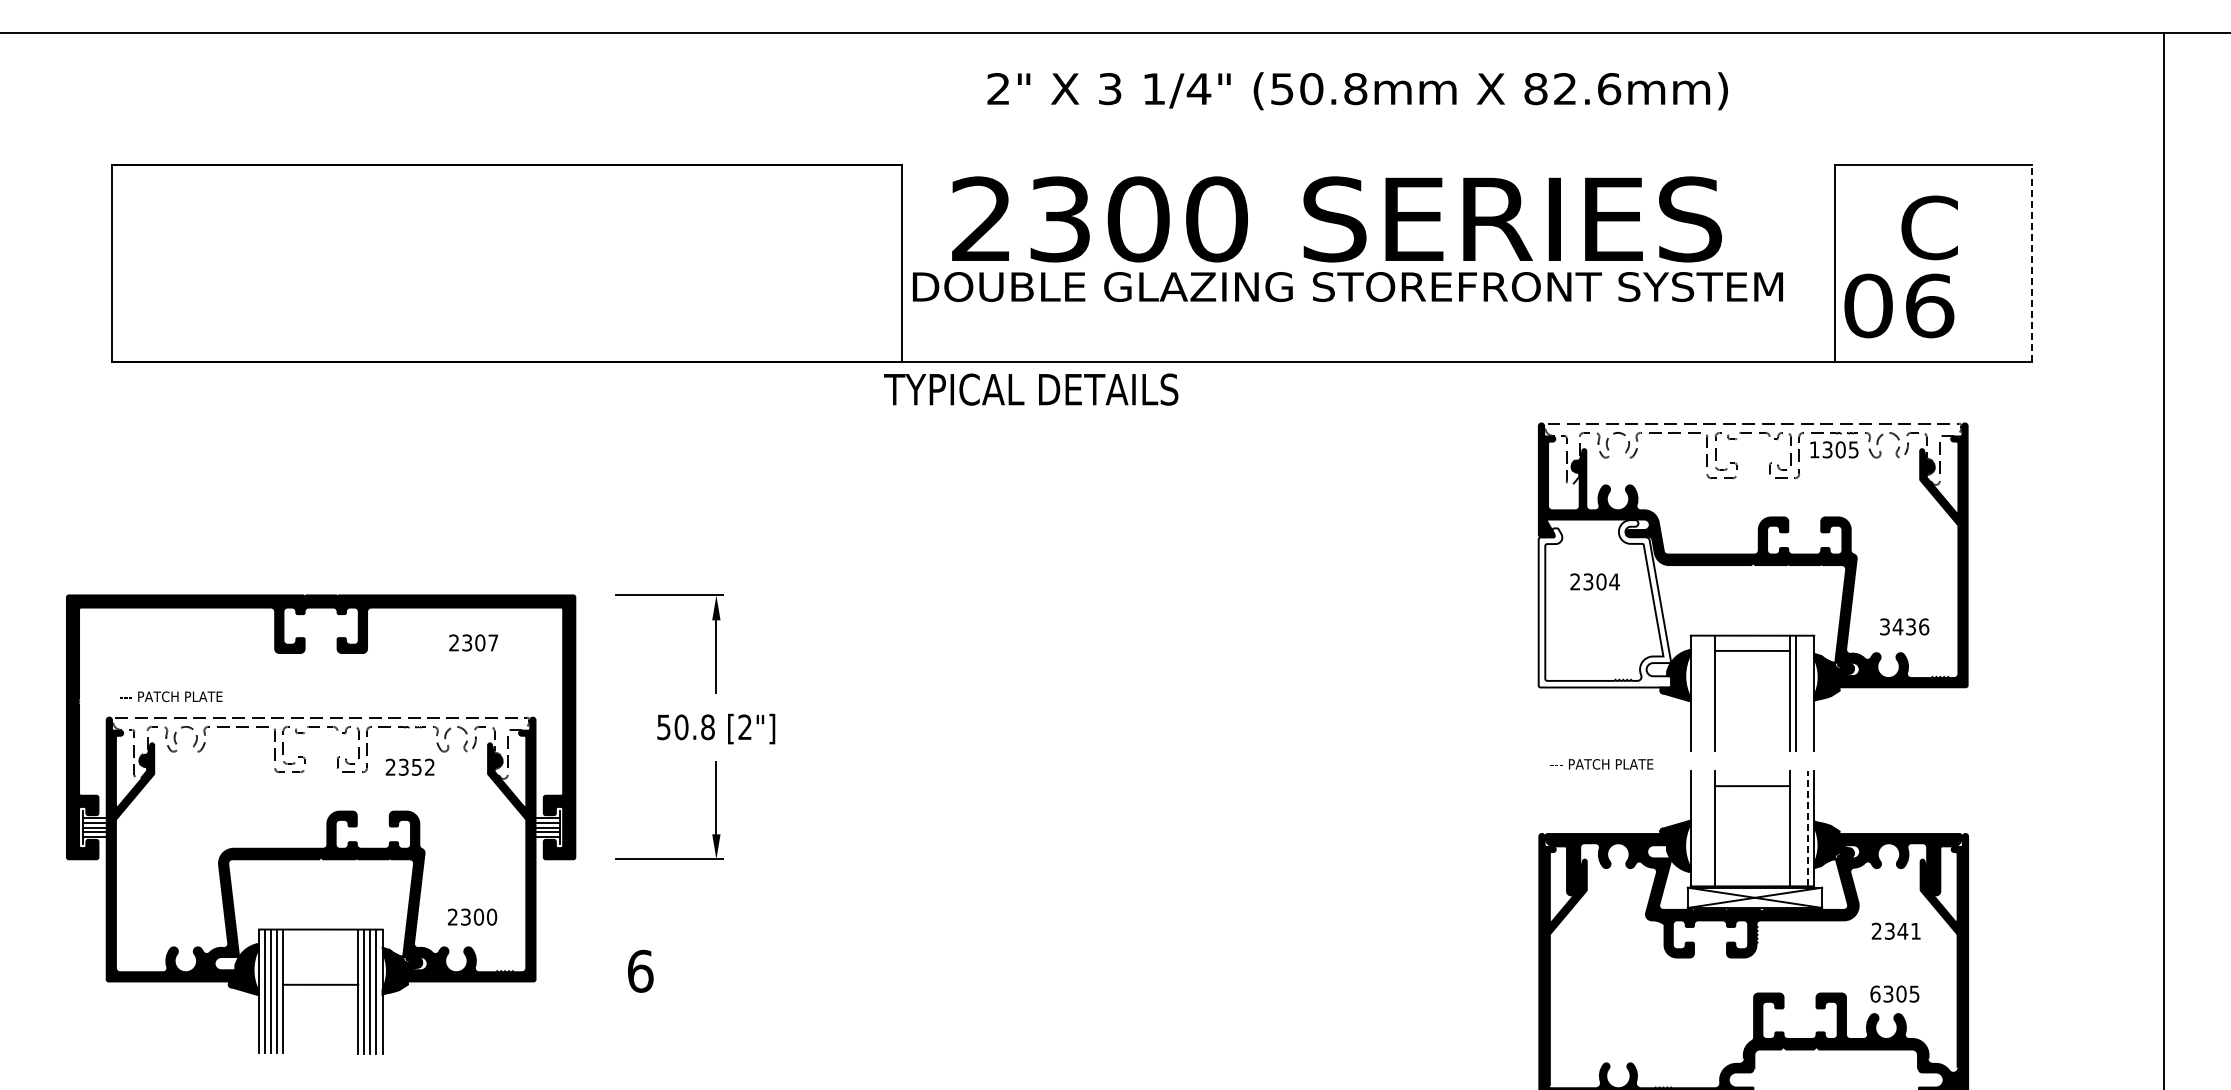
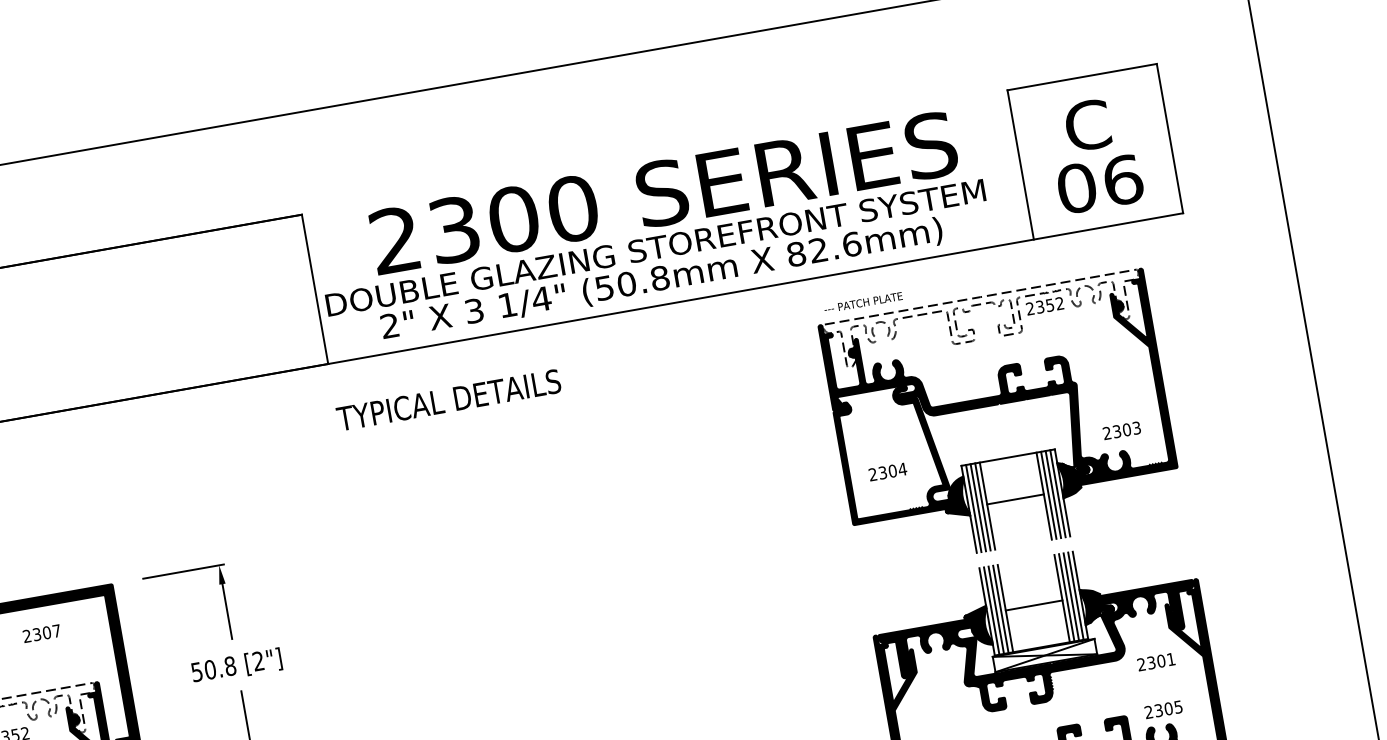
text: (1357, 91) -> (661, 279), moved
text: (1336, 219) -> (663, 193), moved
line: (2032, 263) -> (1170, 138), dashed -> solid
text: (1899, 305) -> (1100, 183), moved
text: (1031, 389) -> (449, 400), moved
text: (1833, 449) -> (1044, 305), 1305 -> 2352
text: (1594, 581) -> (887, 471), moved
fill: (1604, 603) -> (891, 453), added
text: (1904, 626) -> (1121, 430), 3436 -> 2303
line: (1752, 650) -> (1015, 499), moved
line: (1696, 692) -> (973, 508), added
line: (1702, 692) -> (977, 507), added
line: (1708, 692) -> (982, 506), added
line: (1802, 692) -> (1053, 493), added
line: (1808, 692) -> (1058, 493), added
text: (1601, 764) -> (863, 302), moved
line: (1751, 786) -> (1033, 605), moved
line: (1696, 828) -> (991, 610), added
line: (1702, 828) -> (996, 610), added
line: (1708, 828) -> (1000, 609), added
line: (1795, 828) -> (1066, 597), added
line: (1801, 828) -> (1070, 596), added
line: (1808, 828) -> (1076, 595), dashed -> solid
text: (1902, 930) -> (1160, 660), 2341 -> 2301
text: (1875, 993) -> (1148, 711), 6305 -> 2305

